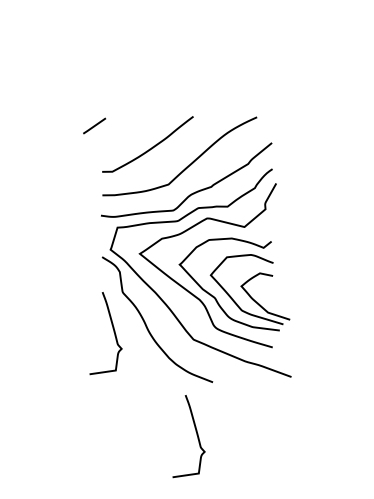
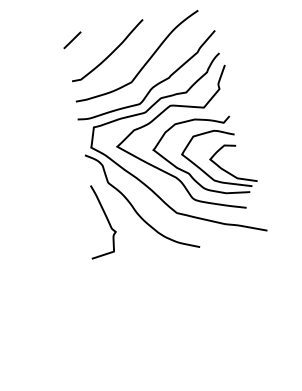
line: (94, 125) -> (72, 39), moved
curve: (196, 435) -> (193, 295), removed

